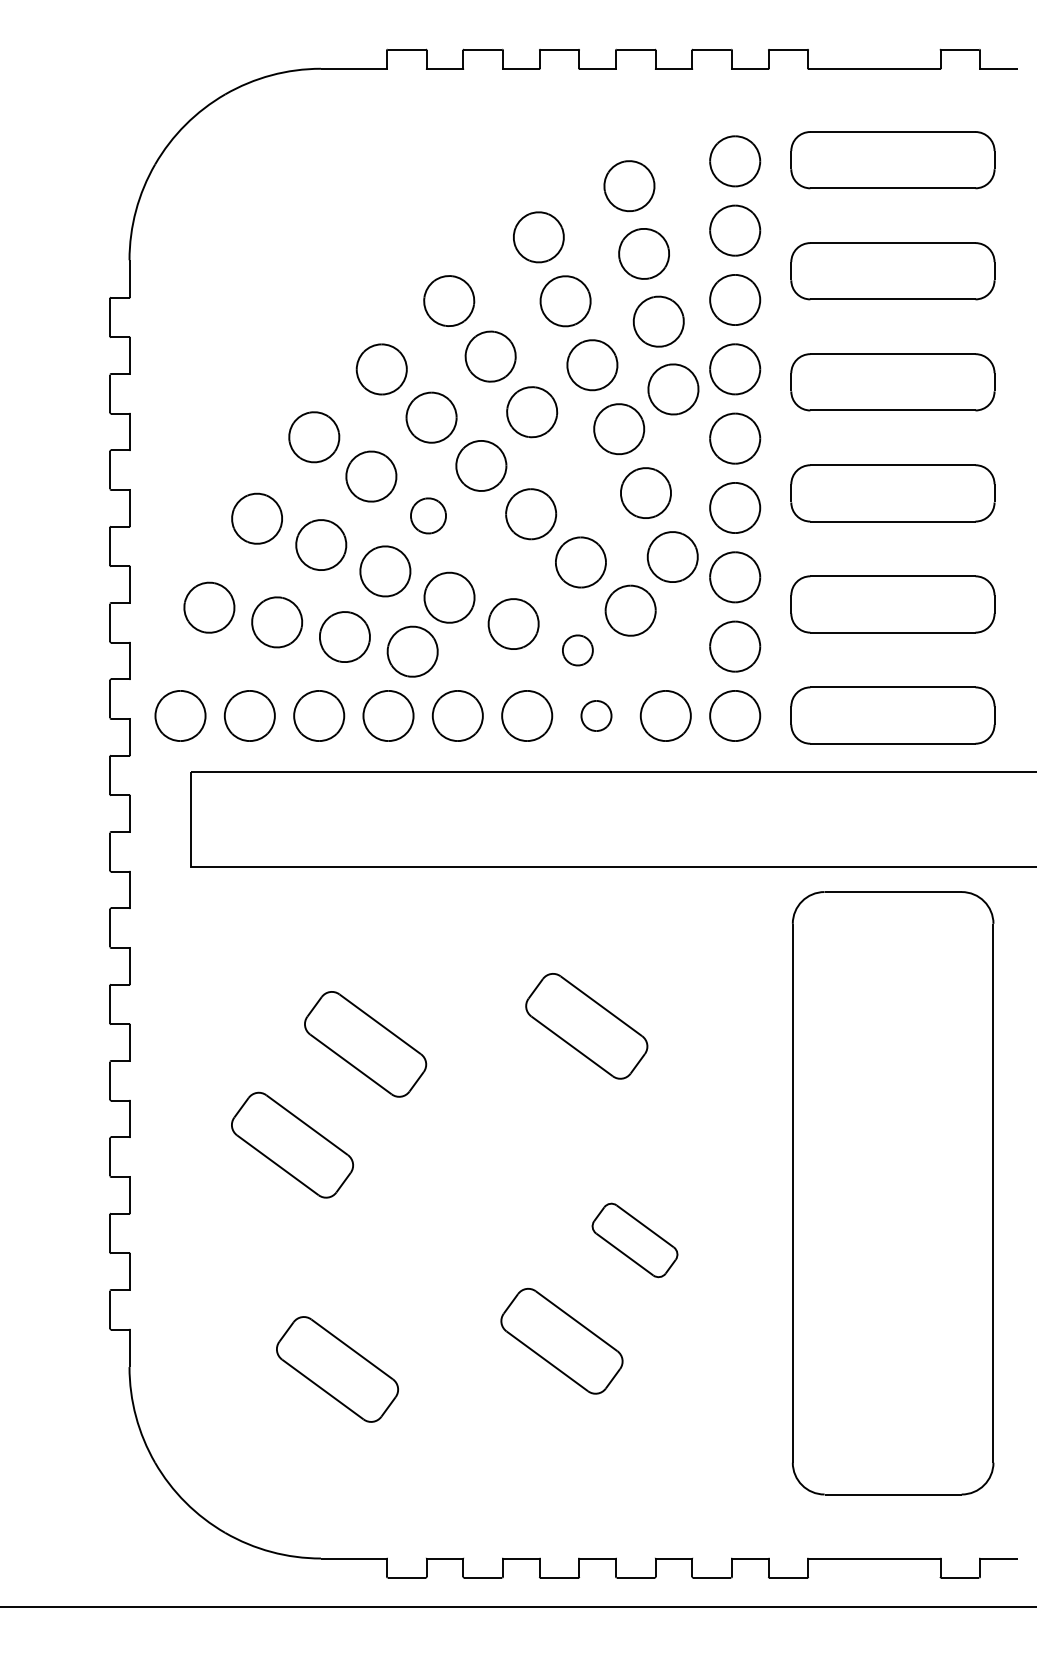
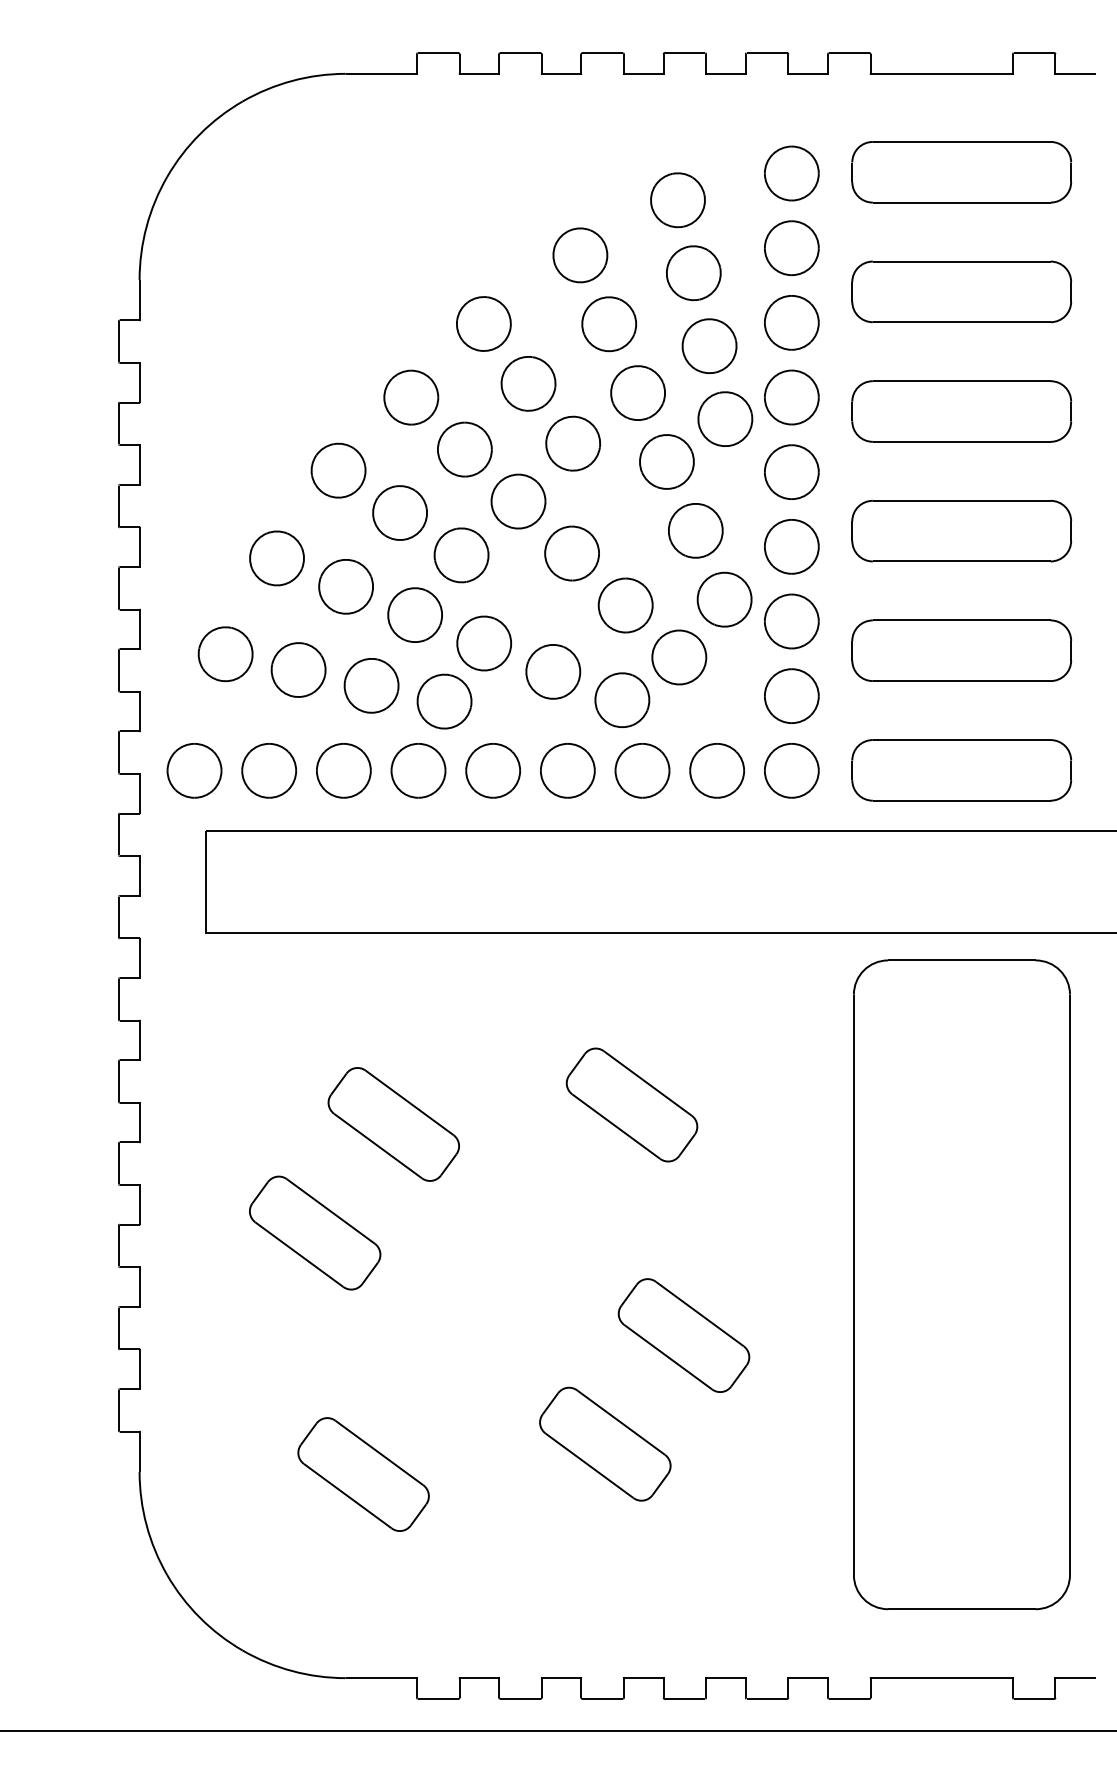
part: (428, 515) -> (461, 554), size x1.43
part: (577, 650) -> (622, 700), size x1.67
part: (596, 715) -> (642, 770), size x1.67
part: (634, 1240) -> (683, 1335), size x1.43

